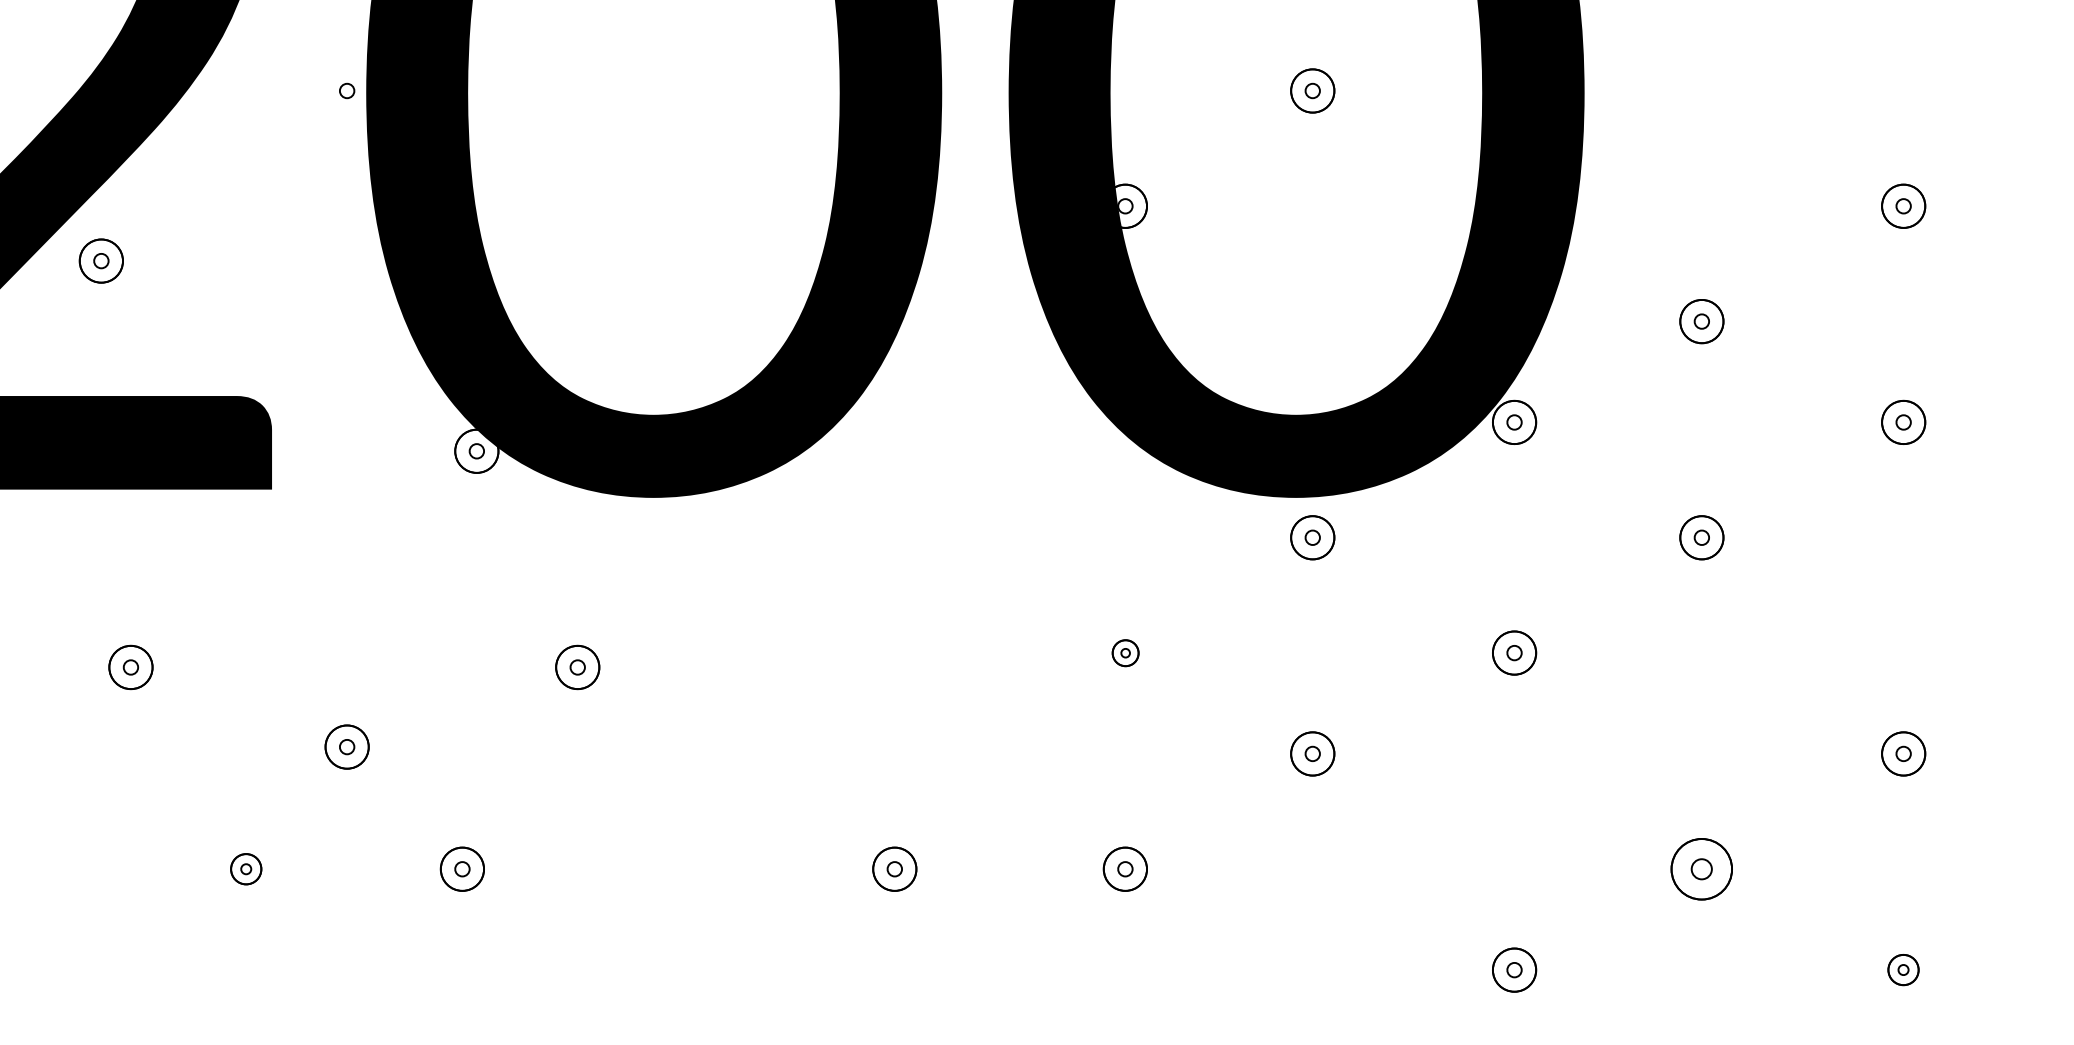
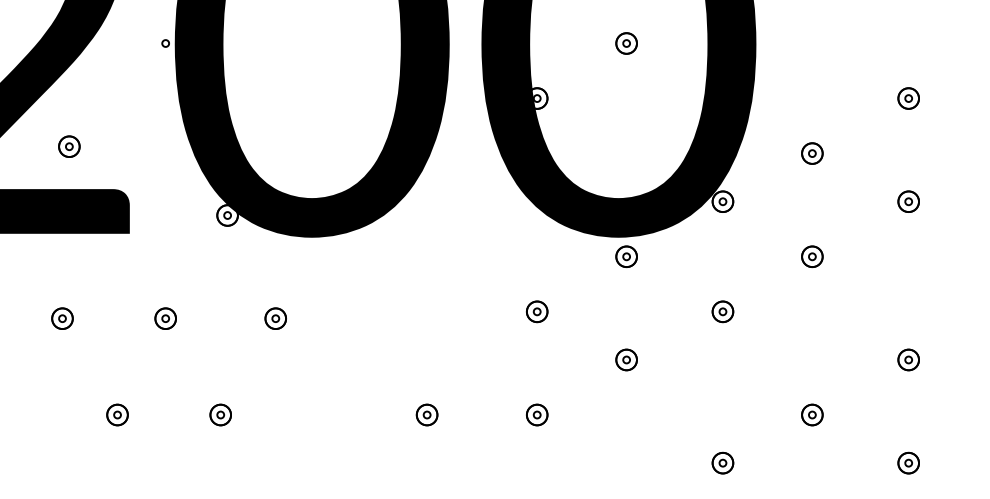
part: (101, 260) -> (69, 146), moved
part: (1126, 652) -> (537, 311), size x1.67
part: (346, 746) -> (165, 318), moved
part: (246, 868) -> (117, 414), size x1.43
part: (1702, 868) -> (812, 414), size x0.71
part: (1903, 968) -> (908, 462), size x1.43

